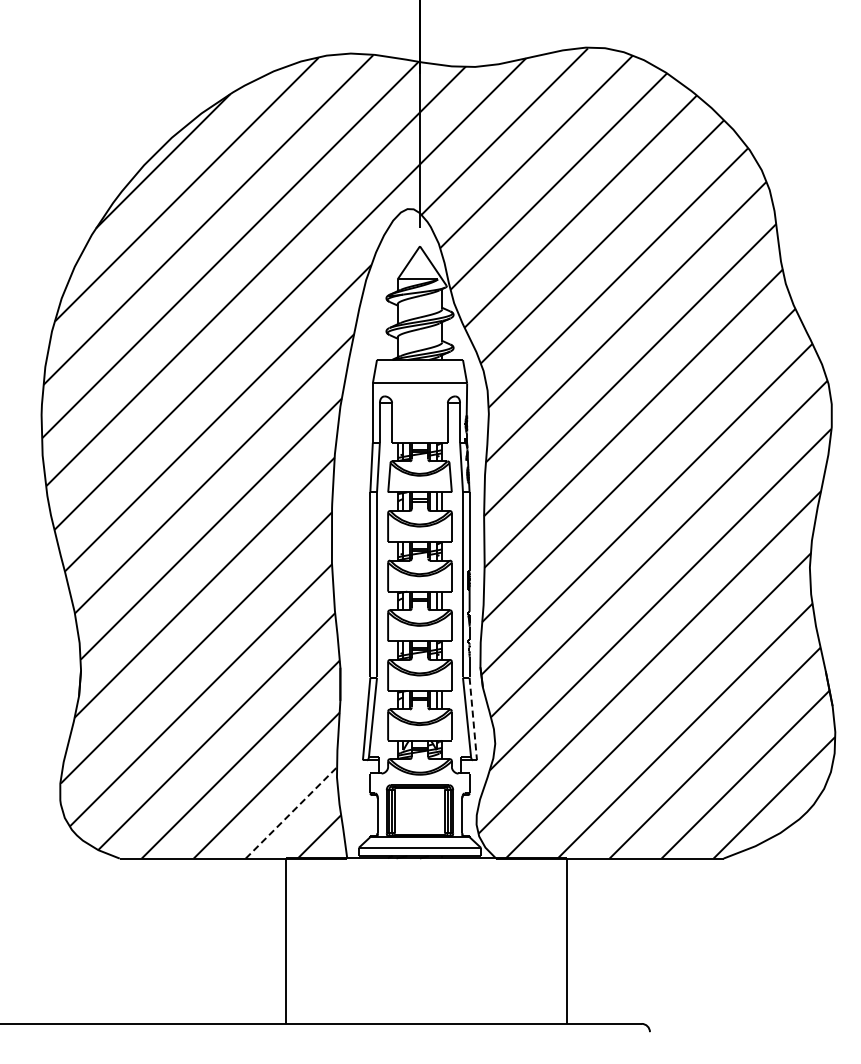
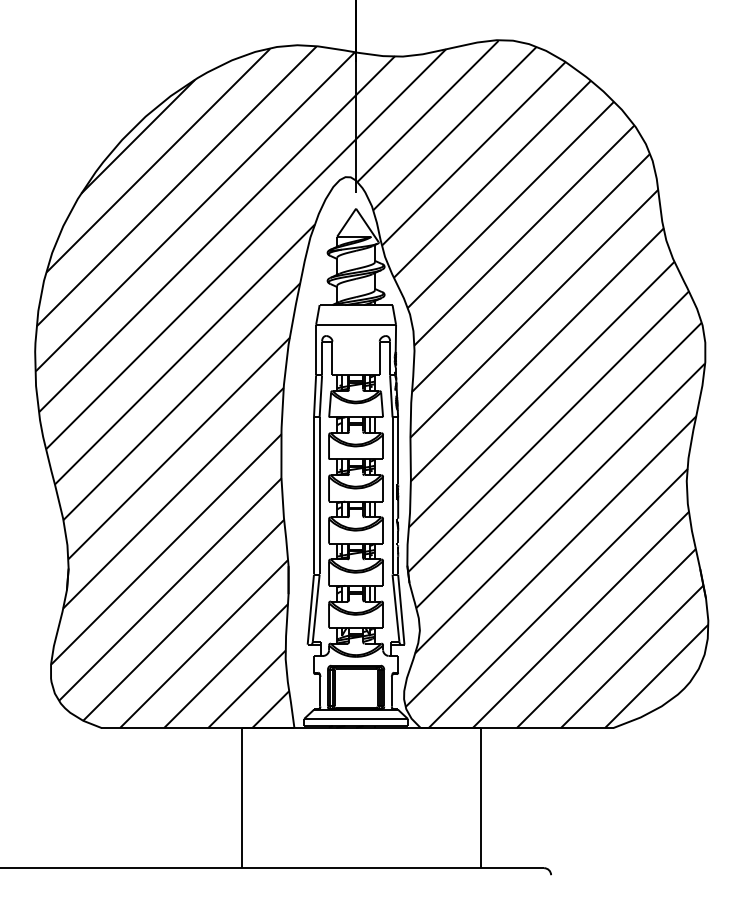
line: (473, 719) -> (401, 610), dashed -> solid
line: (291, 812) -> (247, 688), dashed -> solid

